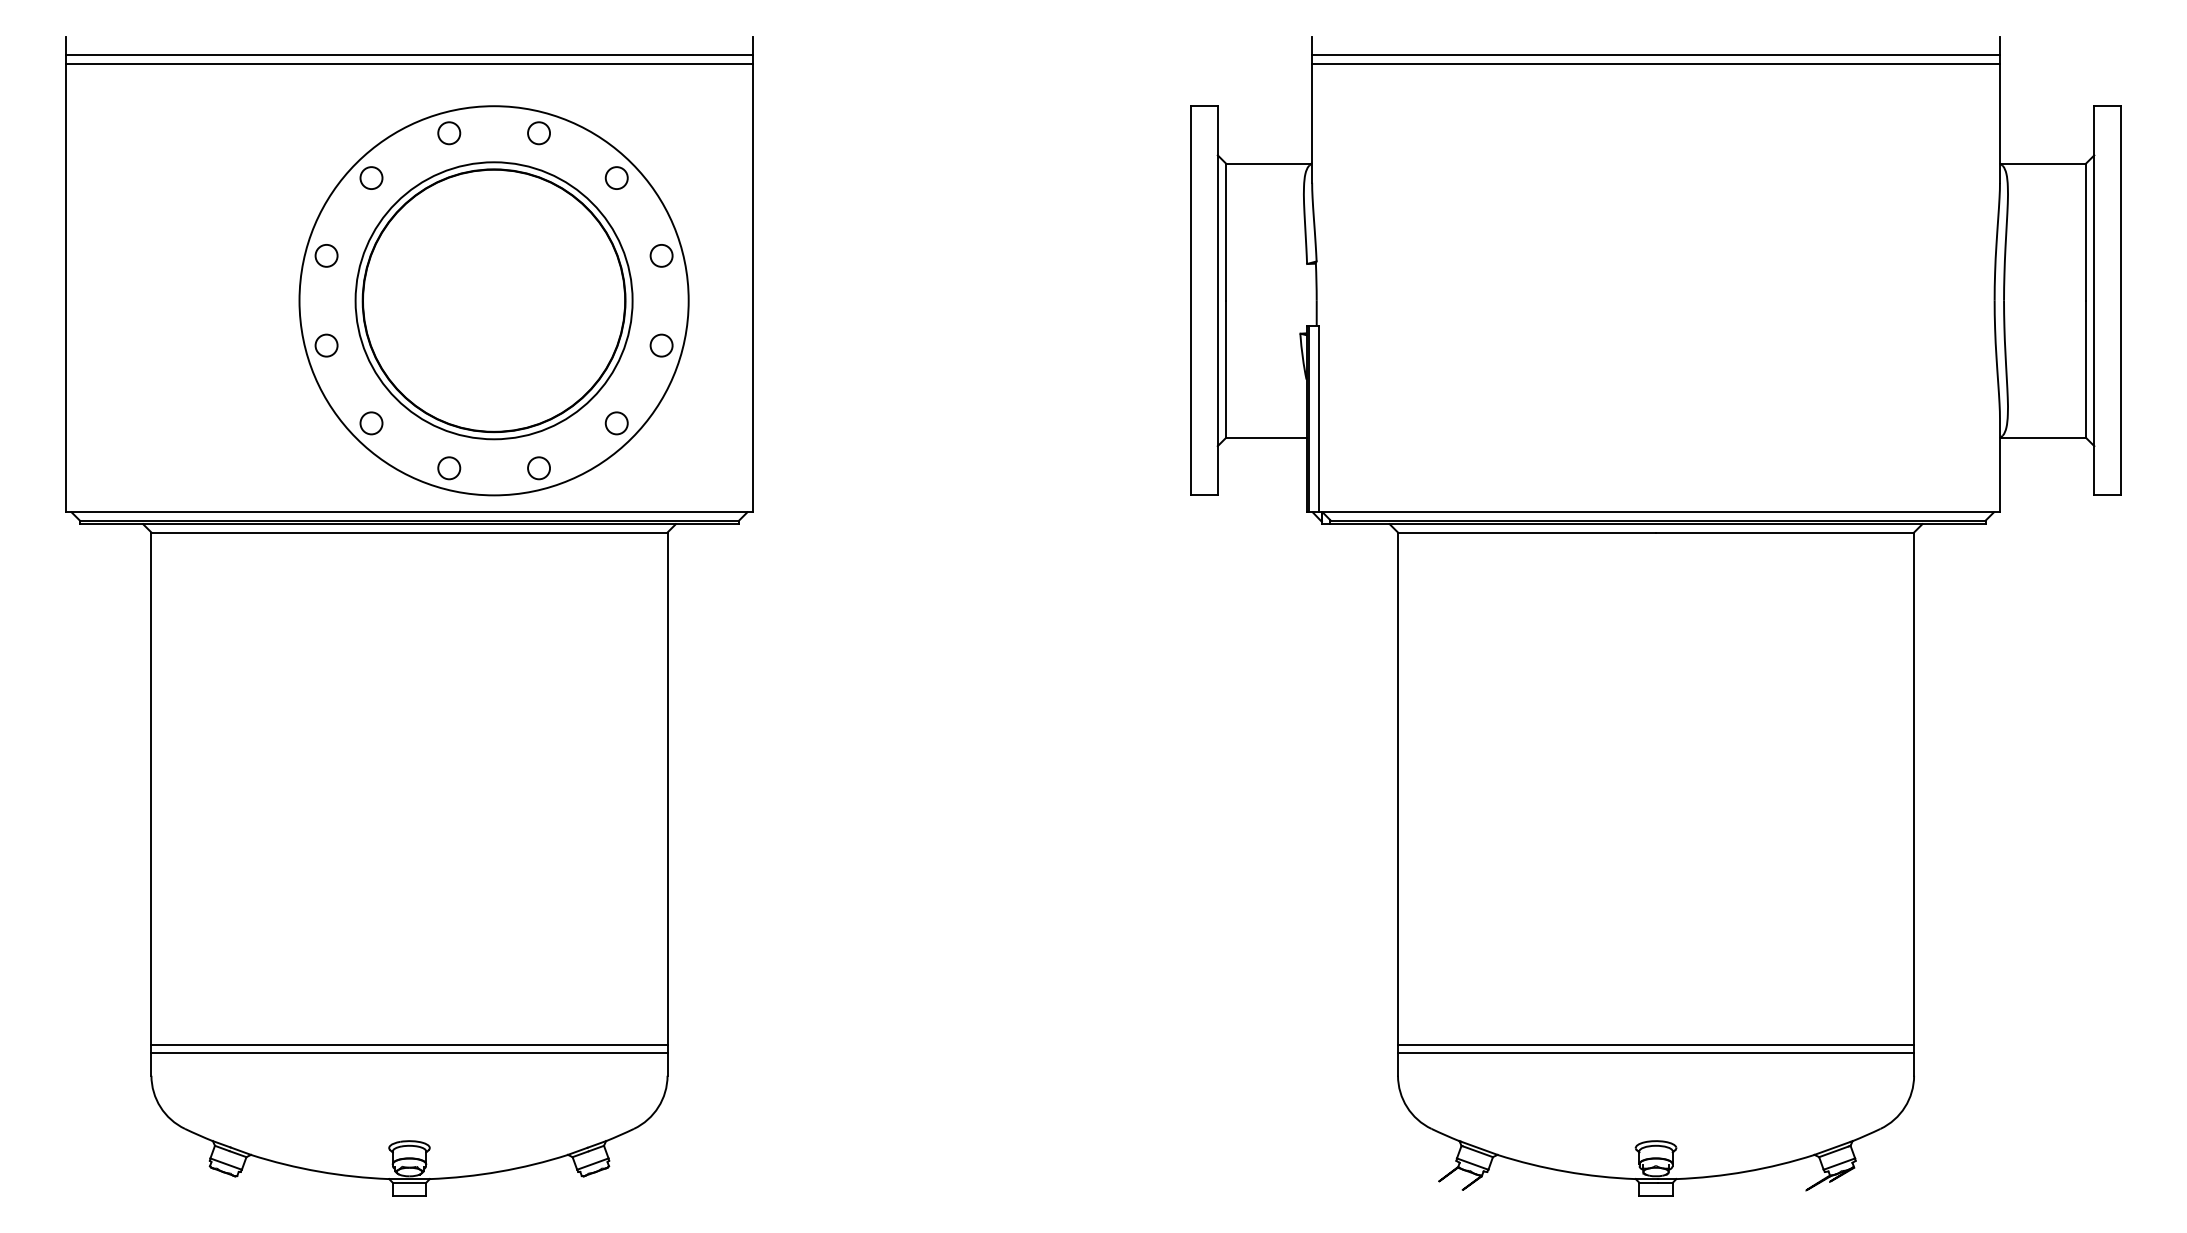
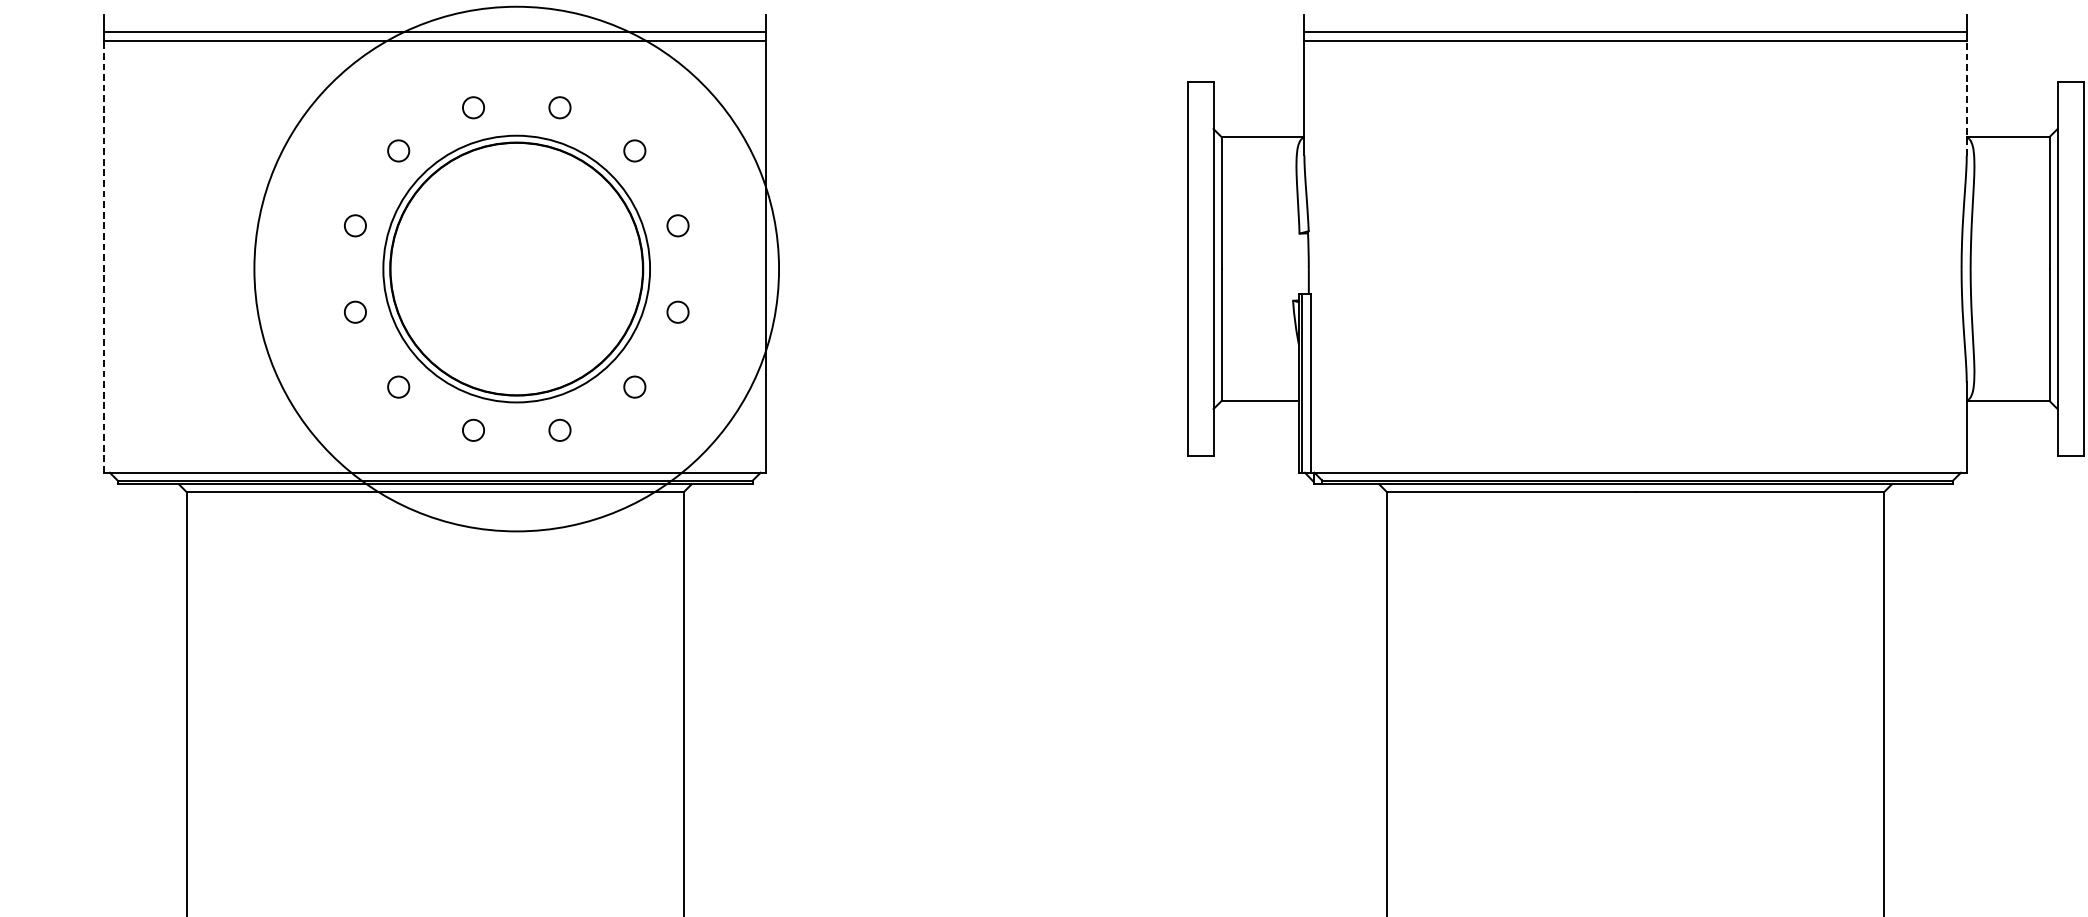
line: (1999, 123) -> (1966, 98), solid -> dashed
line: (65, 287) -> (104, 256), solid -> dashed
circle: (493, 300) -> (516, 268), size x1.4

